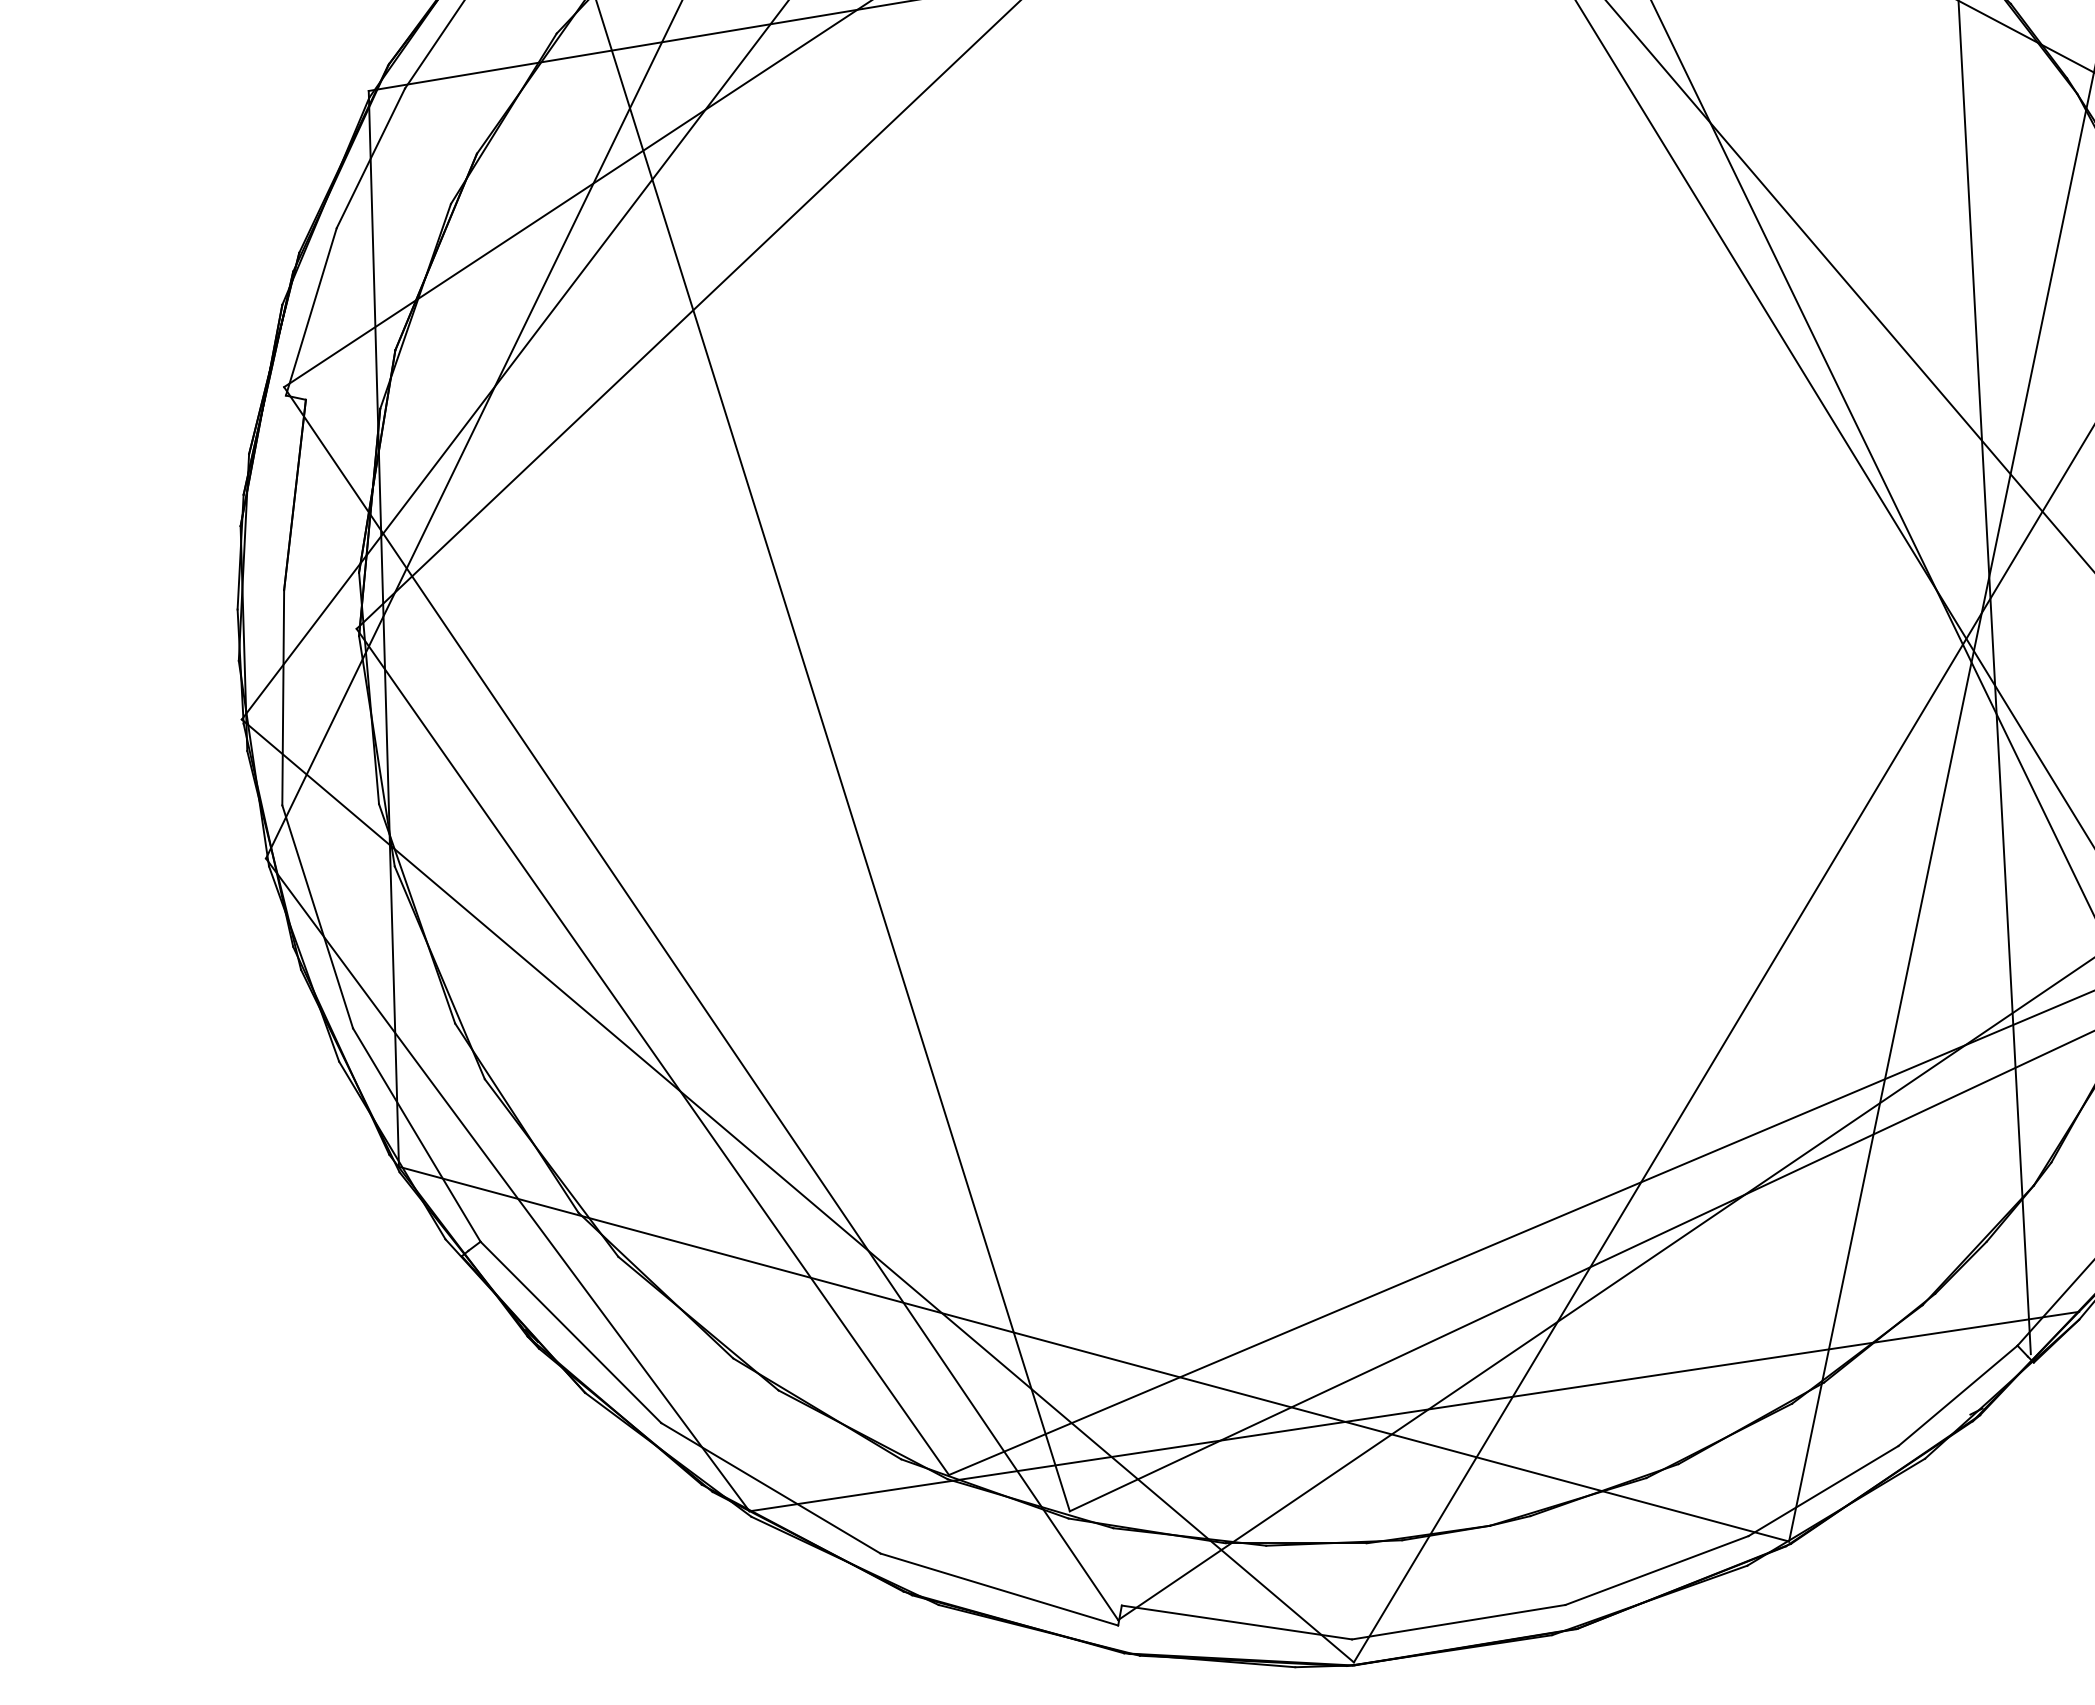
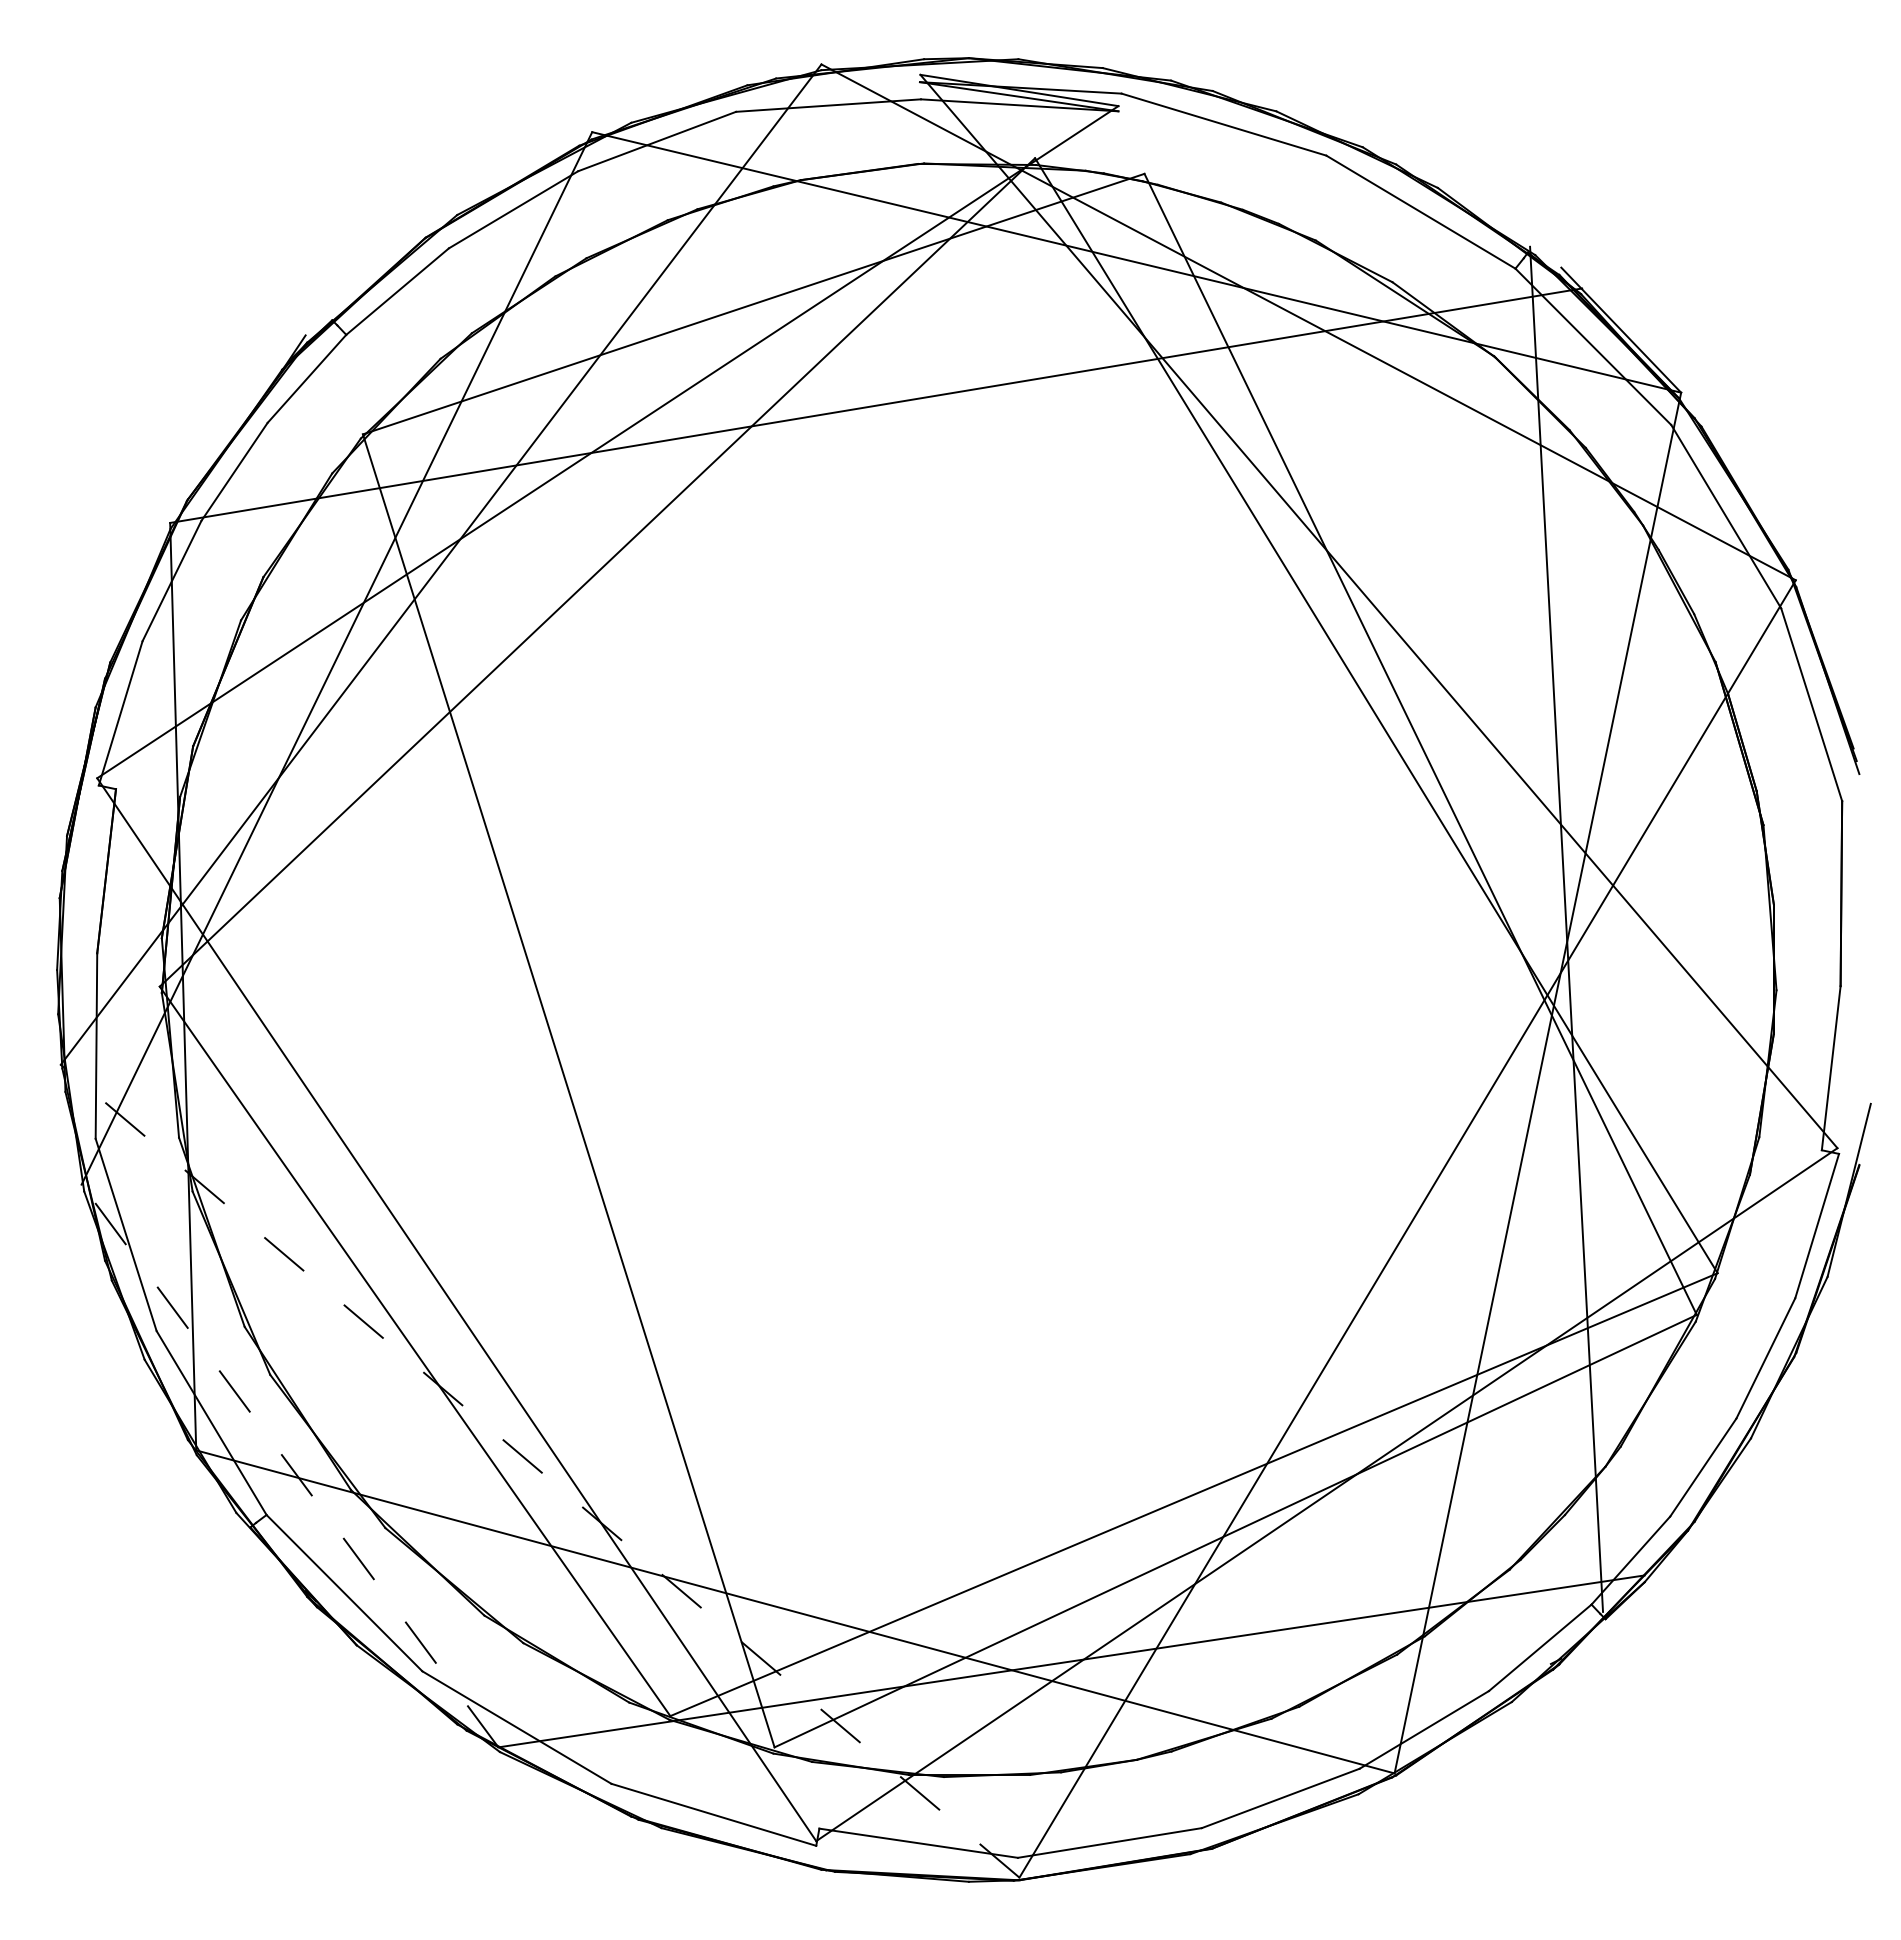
line: (507, 1184) -> (289, 1465), solid -> dashed
line: (797, 1190) -> (539, 1470), solid -> dashed

